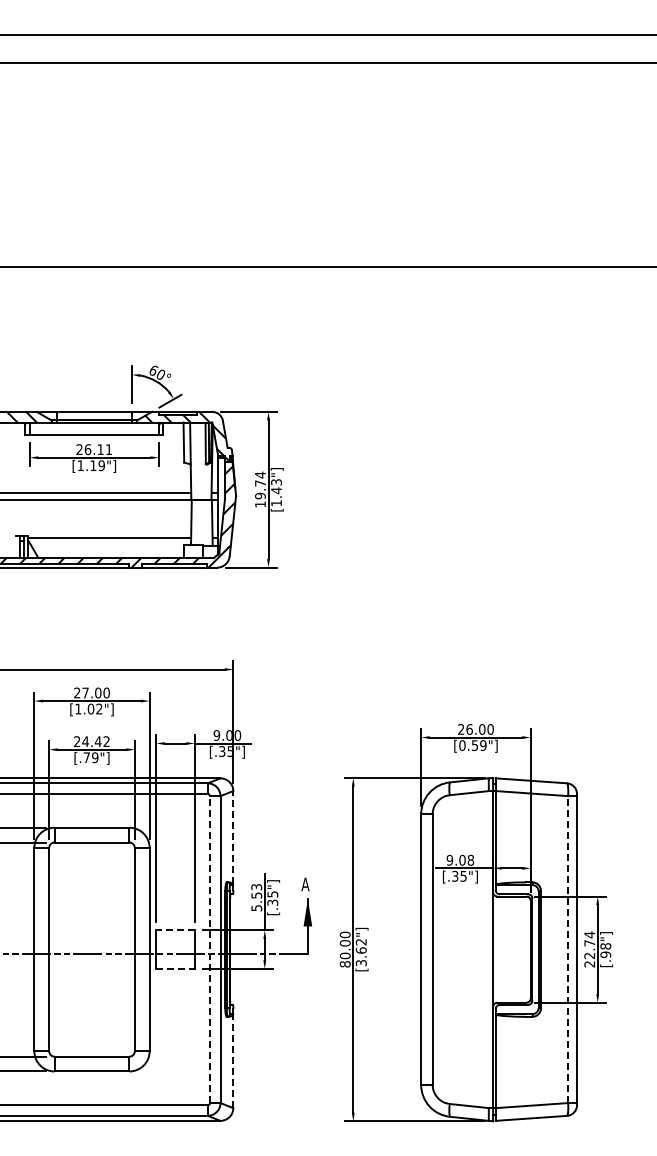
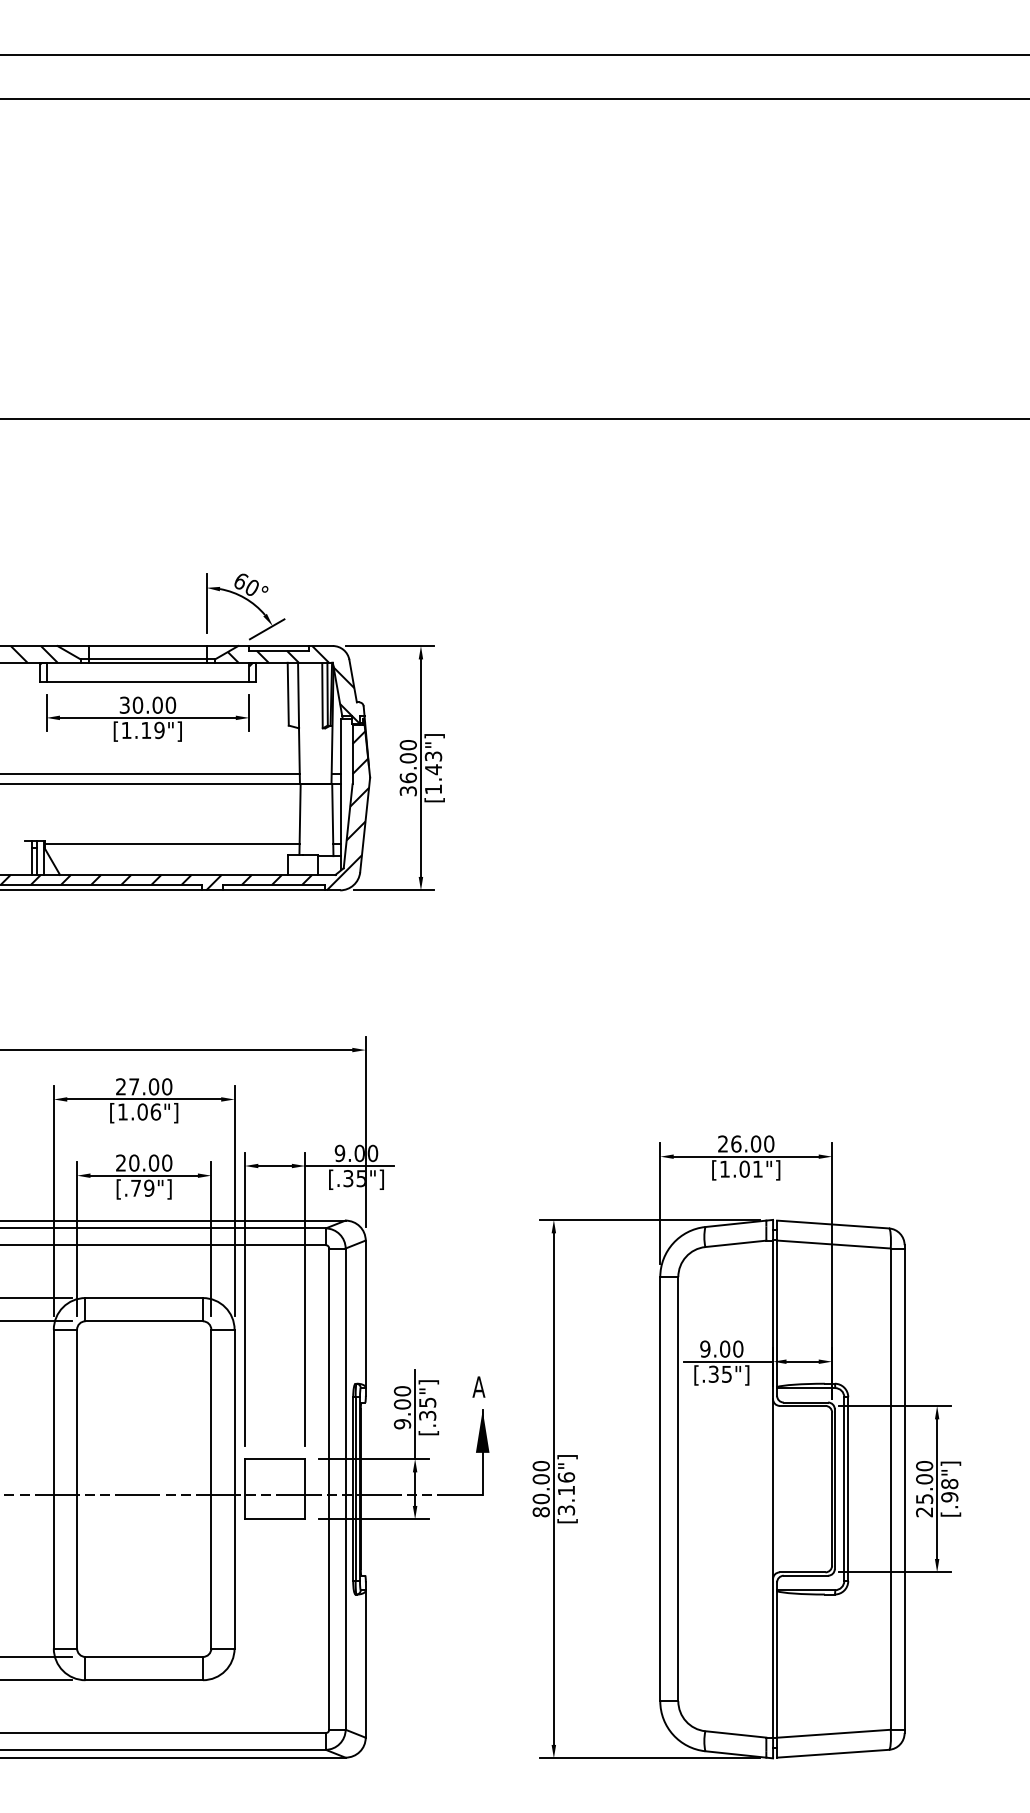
text: (94, 449) -> (148, 705), 26.11 -> 30.00
text: (260, 489) -> (408, 767), 19.74 -> 36.00
text: (99, 708) -> (155, 1111), [1.02"] -> [1.06"]
text: (95, 741) -> (149, 1162), 24.42 -> 20.00
text: (472, 745) -> (740, 1169), [0.59"] -> [1.01"]
line: (233, 837) -> (366, 1313), dashed -> solid
text: (470, 860) -> (737, 1349), 9.08 -> 9.00
text: (256, 897) -> (402, 1407), 5.53 -> 9.00
line: (175, 930) -> (275, 1459), dashed -> solid
text: (589, 944) -> (924, 1481), 22.74 -> 25.00
text: (360, 945) -> (565, 1482), [3.62"] -> [3.16"]
line: (209, 949) -> (328, 1488), dashed -> solid
line: (568, 949) -> (891, 1488), dashed -> solid
line: (175, 968) -> (275, 1518), dashed -> solid
line: (233, 1061) -> (366, 1664), dashed -> solid

